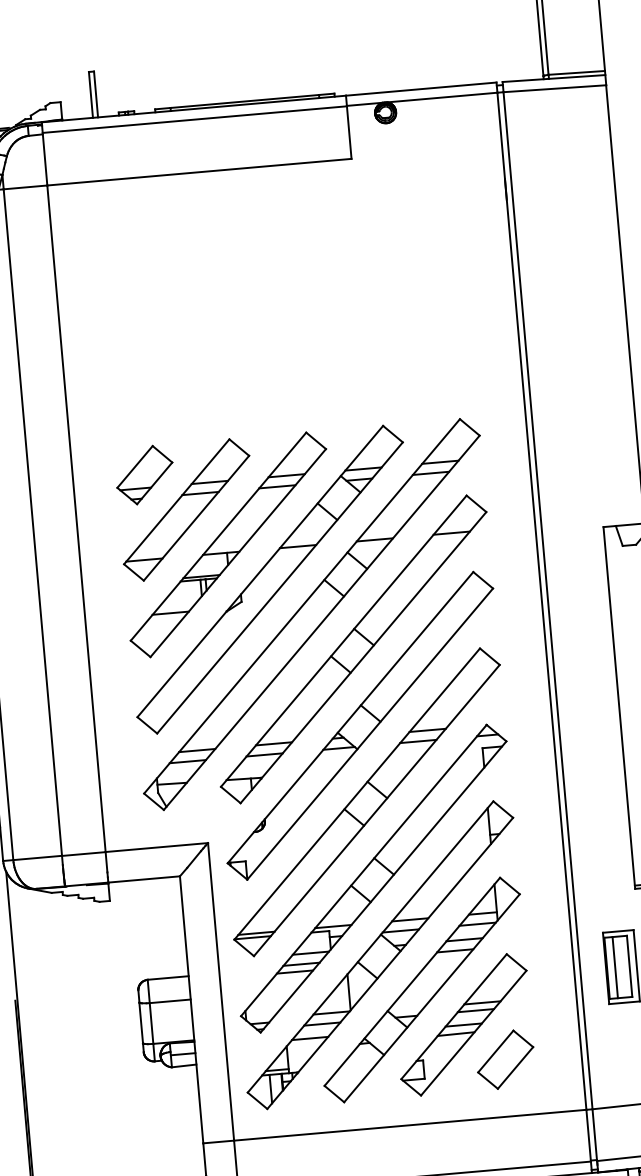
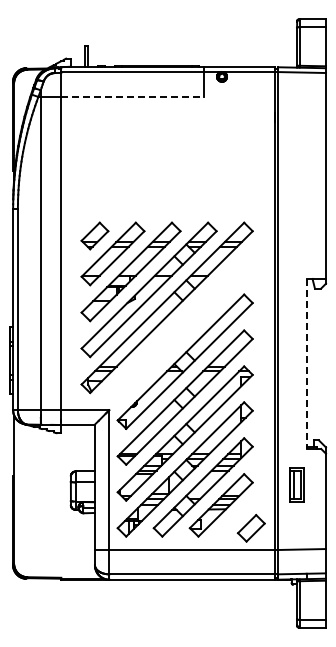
line: (200, 171) -> (133, 96), solid -> dashed
part: (352, 648) -> (184, 325), removed
line: (618, 709) -> (306, 364), solid -> dashed
part: (503, 1060) -> (250, 528), moved

